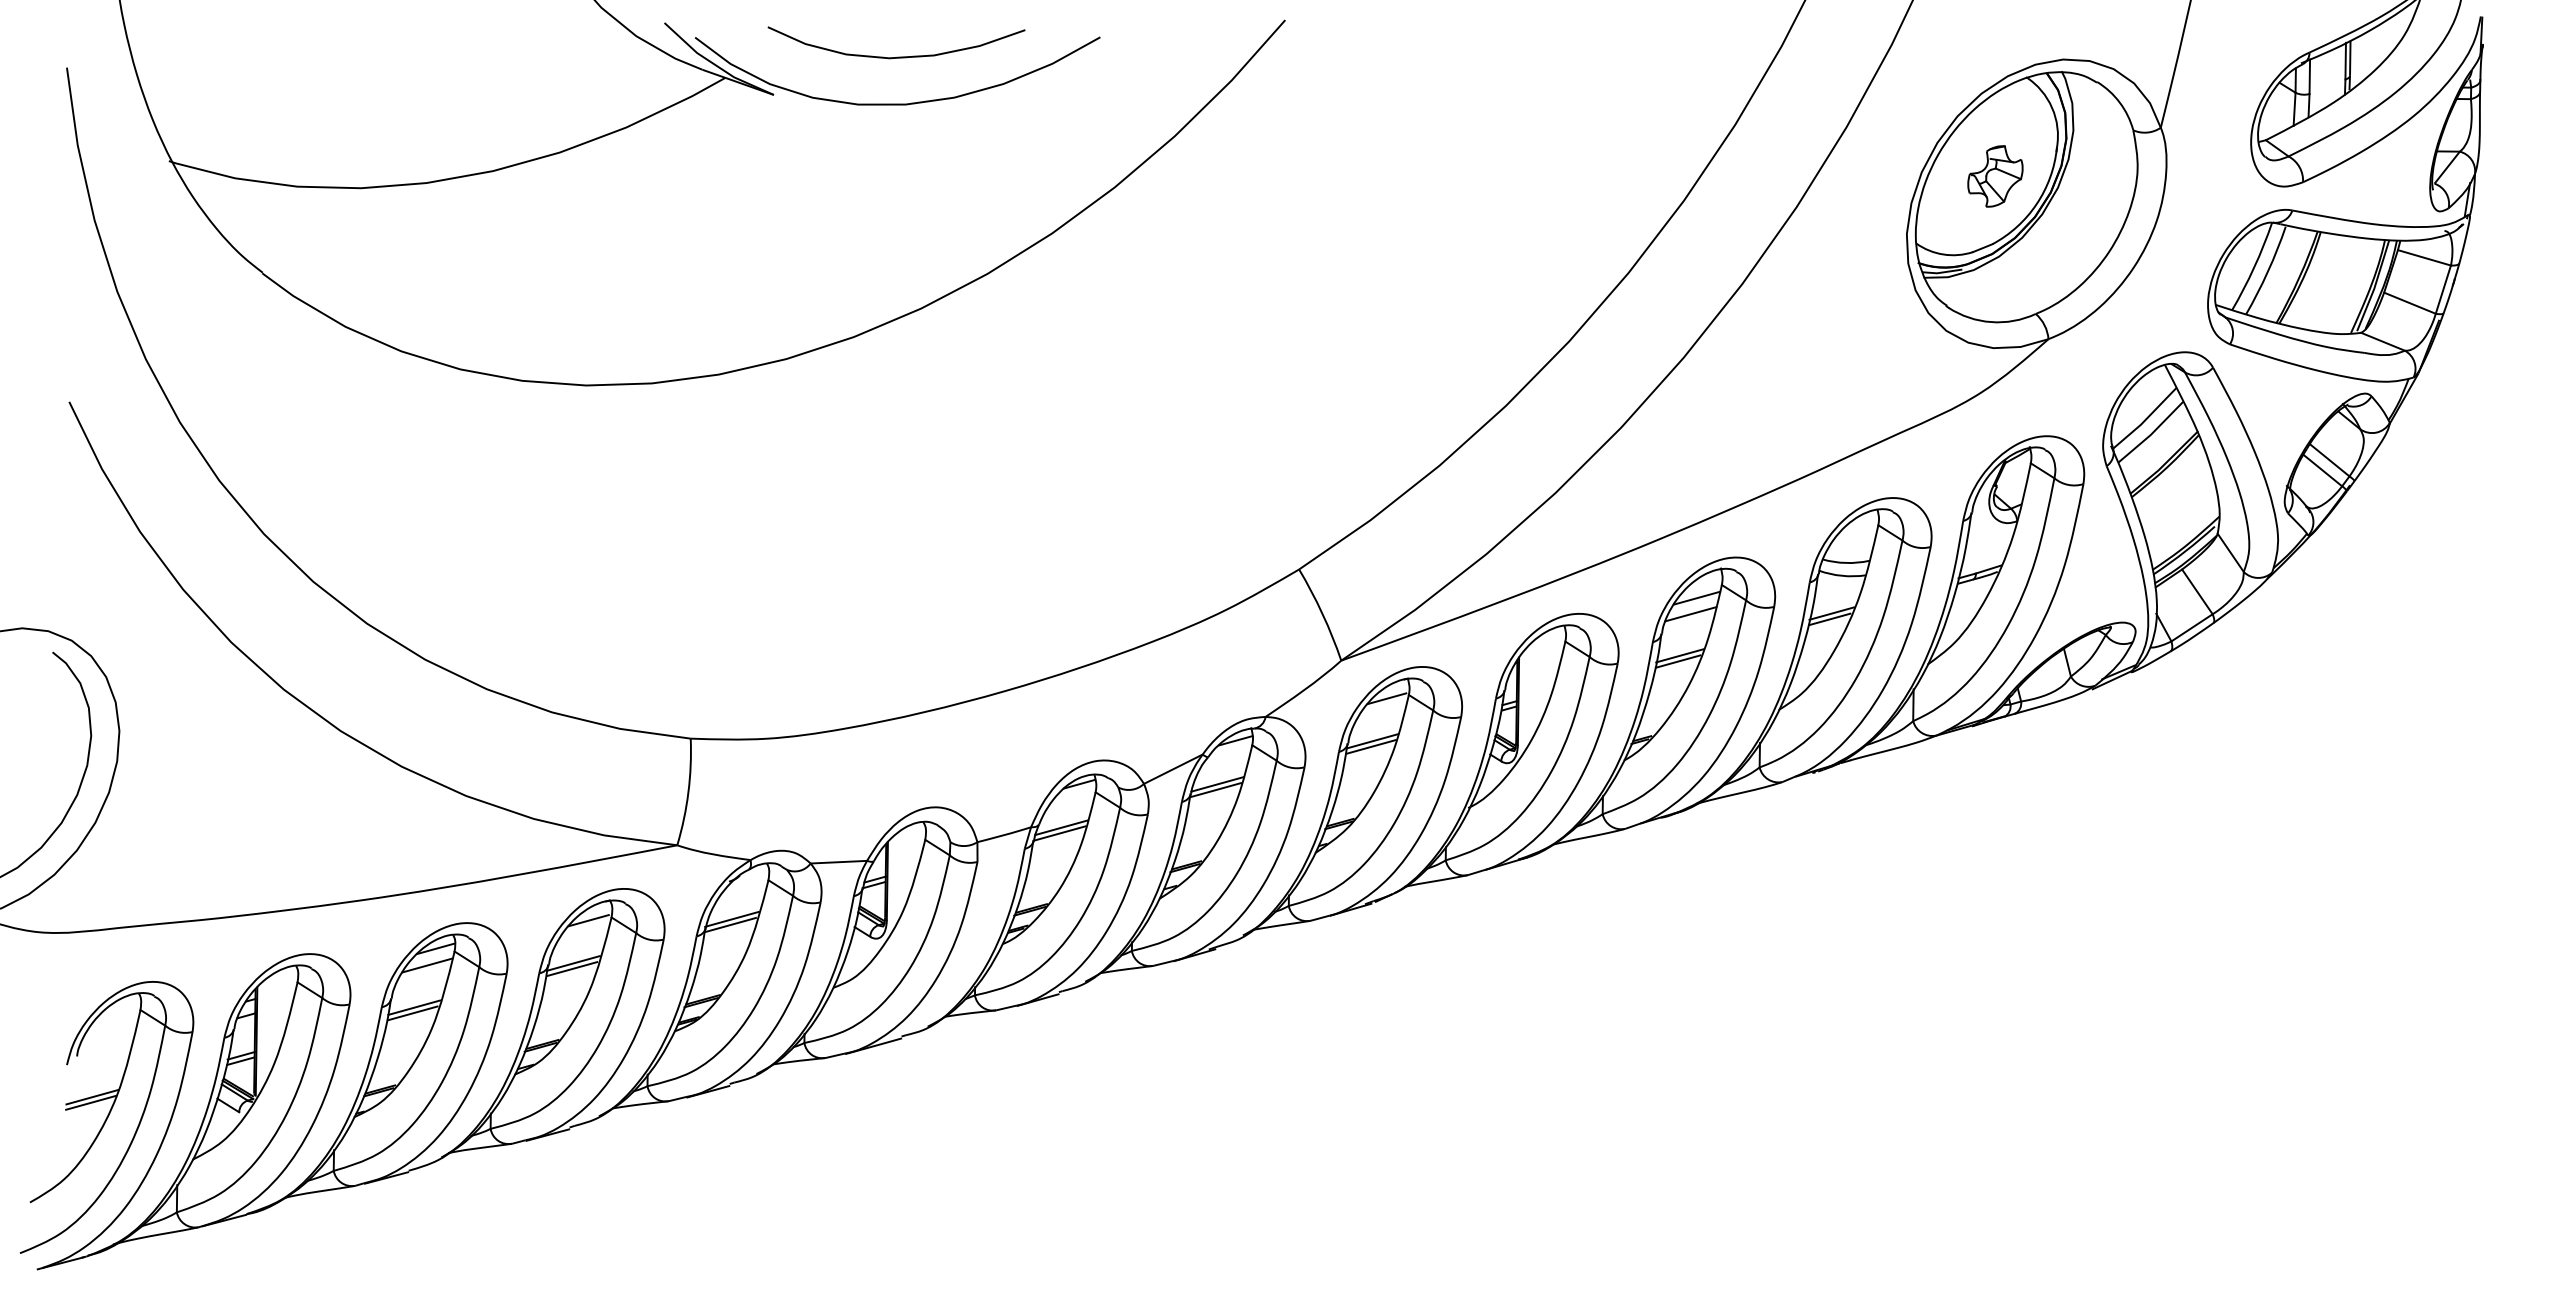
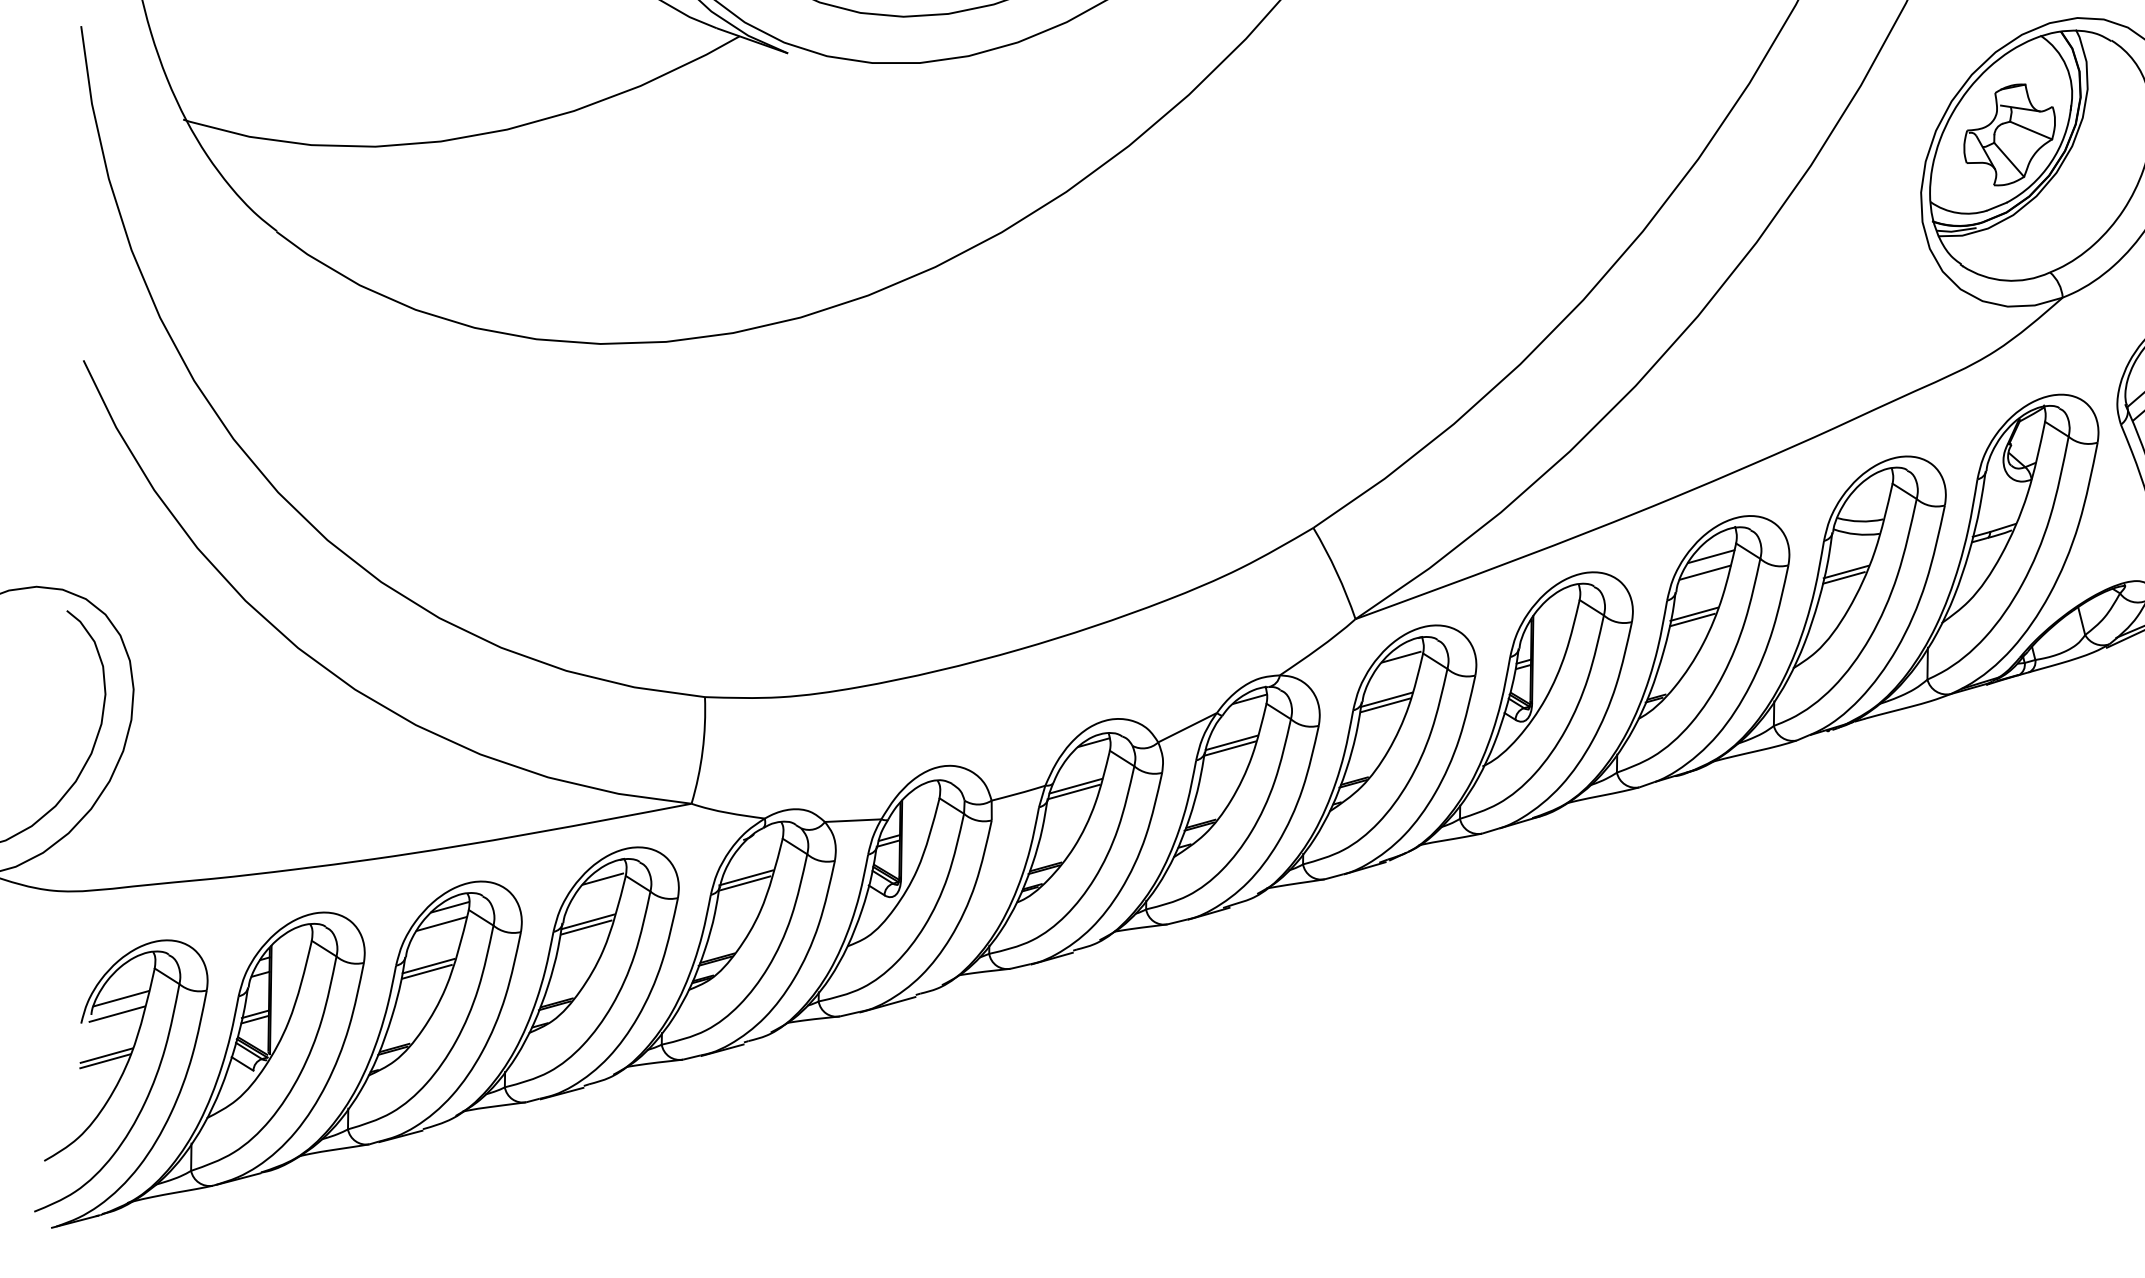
part: (1995, 176) -> (2009, 134), size x1.67
line: (106, 1039) -> (120, 997), added
line: (102, 1055) -> (116, 1013), added

